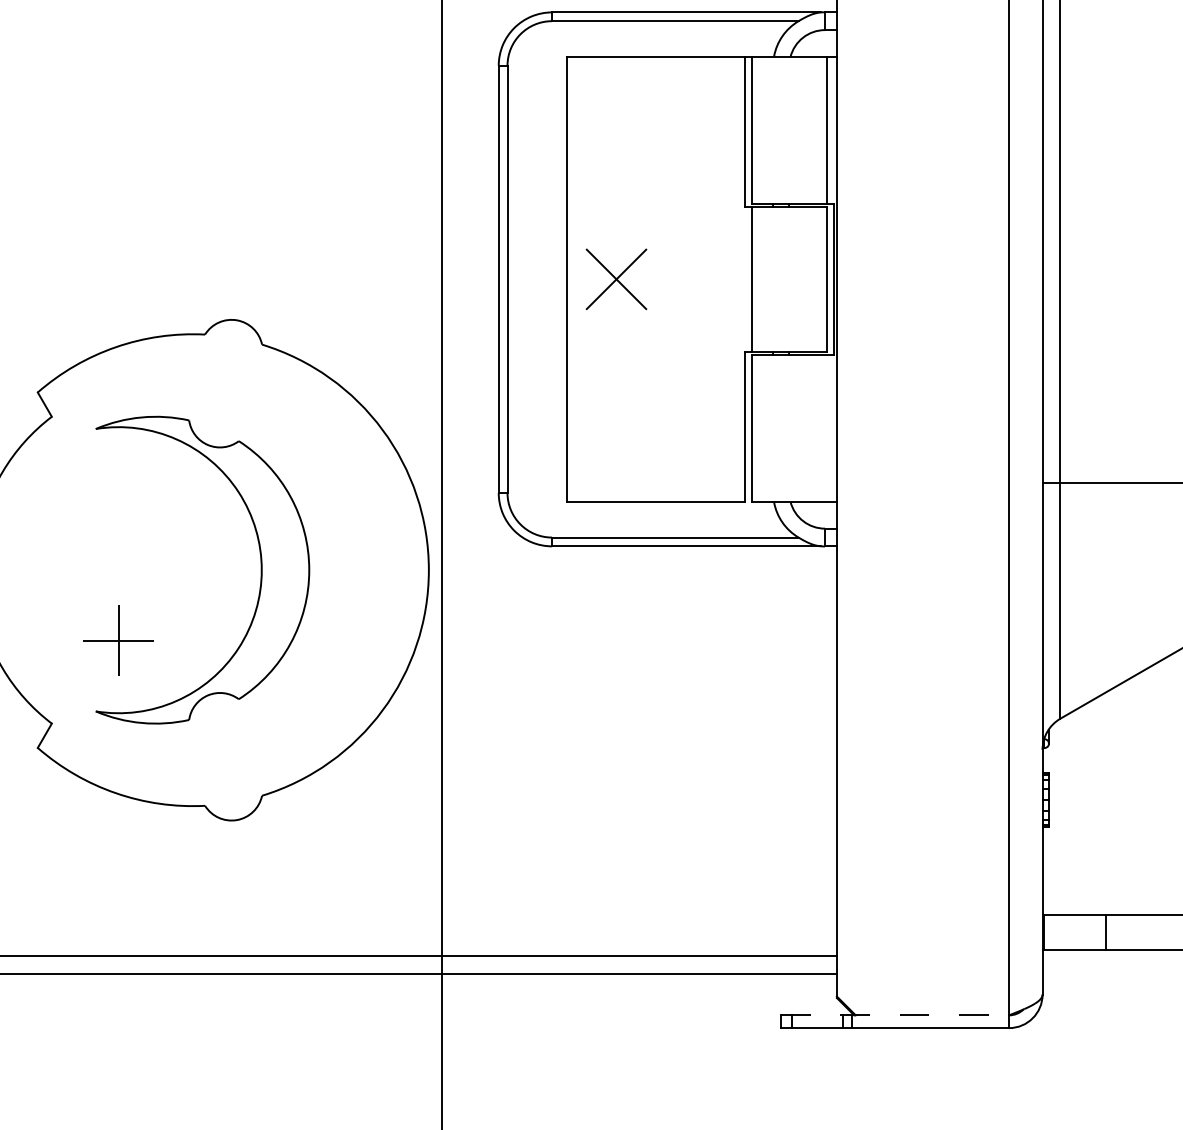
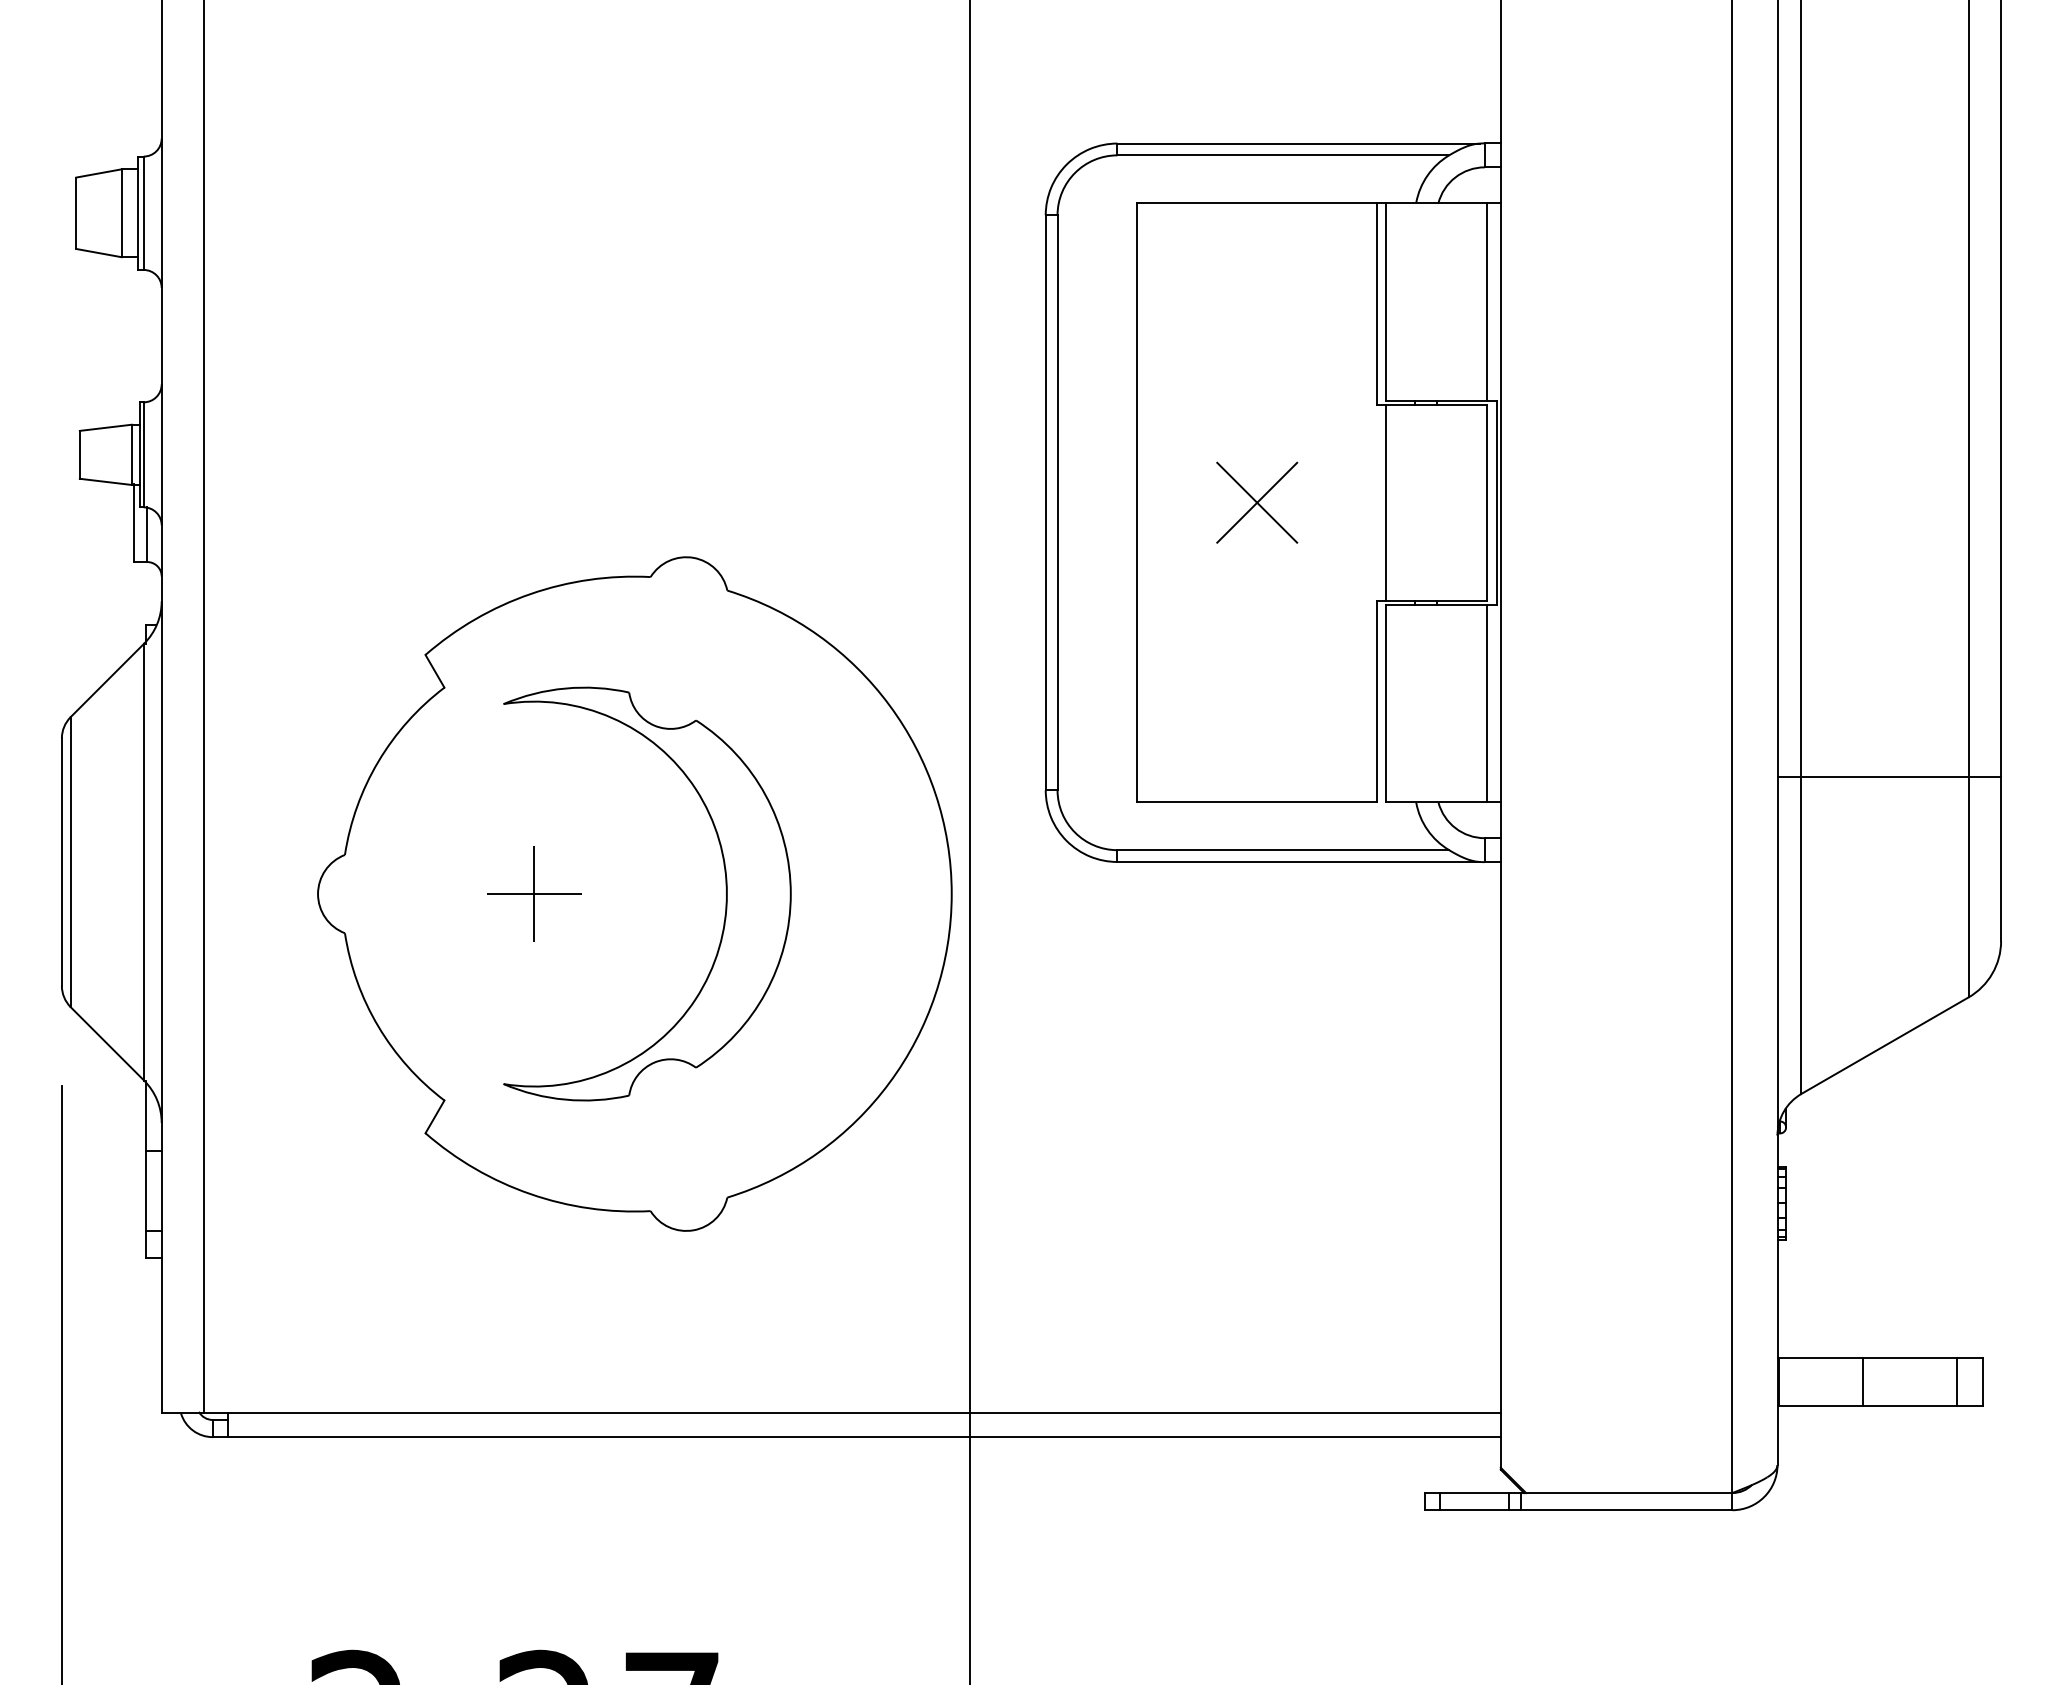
part: (616, 279) -> (1257, 502), moved
line: (827, 428) -> (1487, 703), added
part: (118, 640) -> (534, 893), moved
line: (1176, 932) -> (1957, 1381), added
line: (895, 1015) -> (1579, 1493), dashed -> solid

